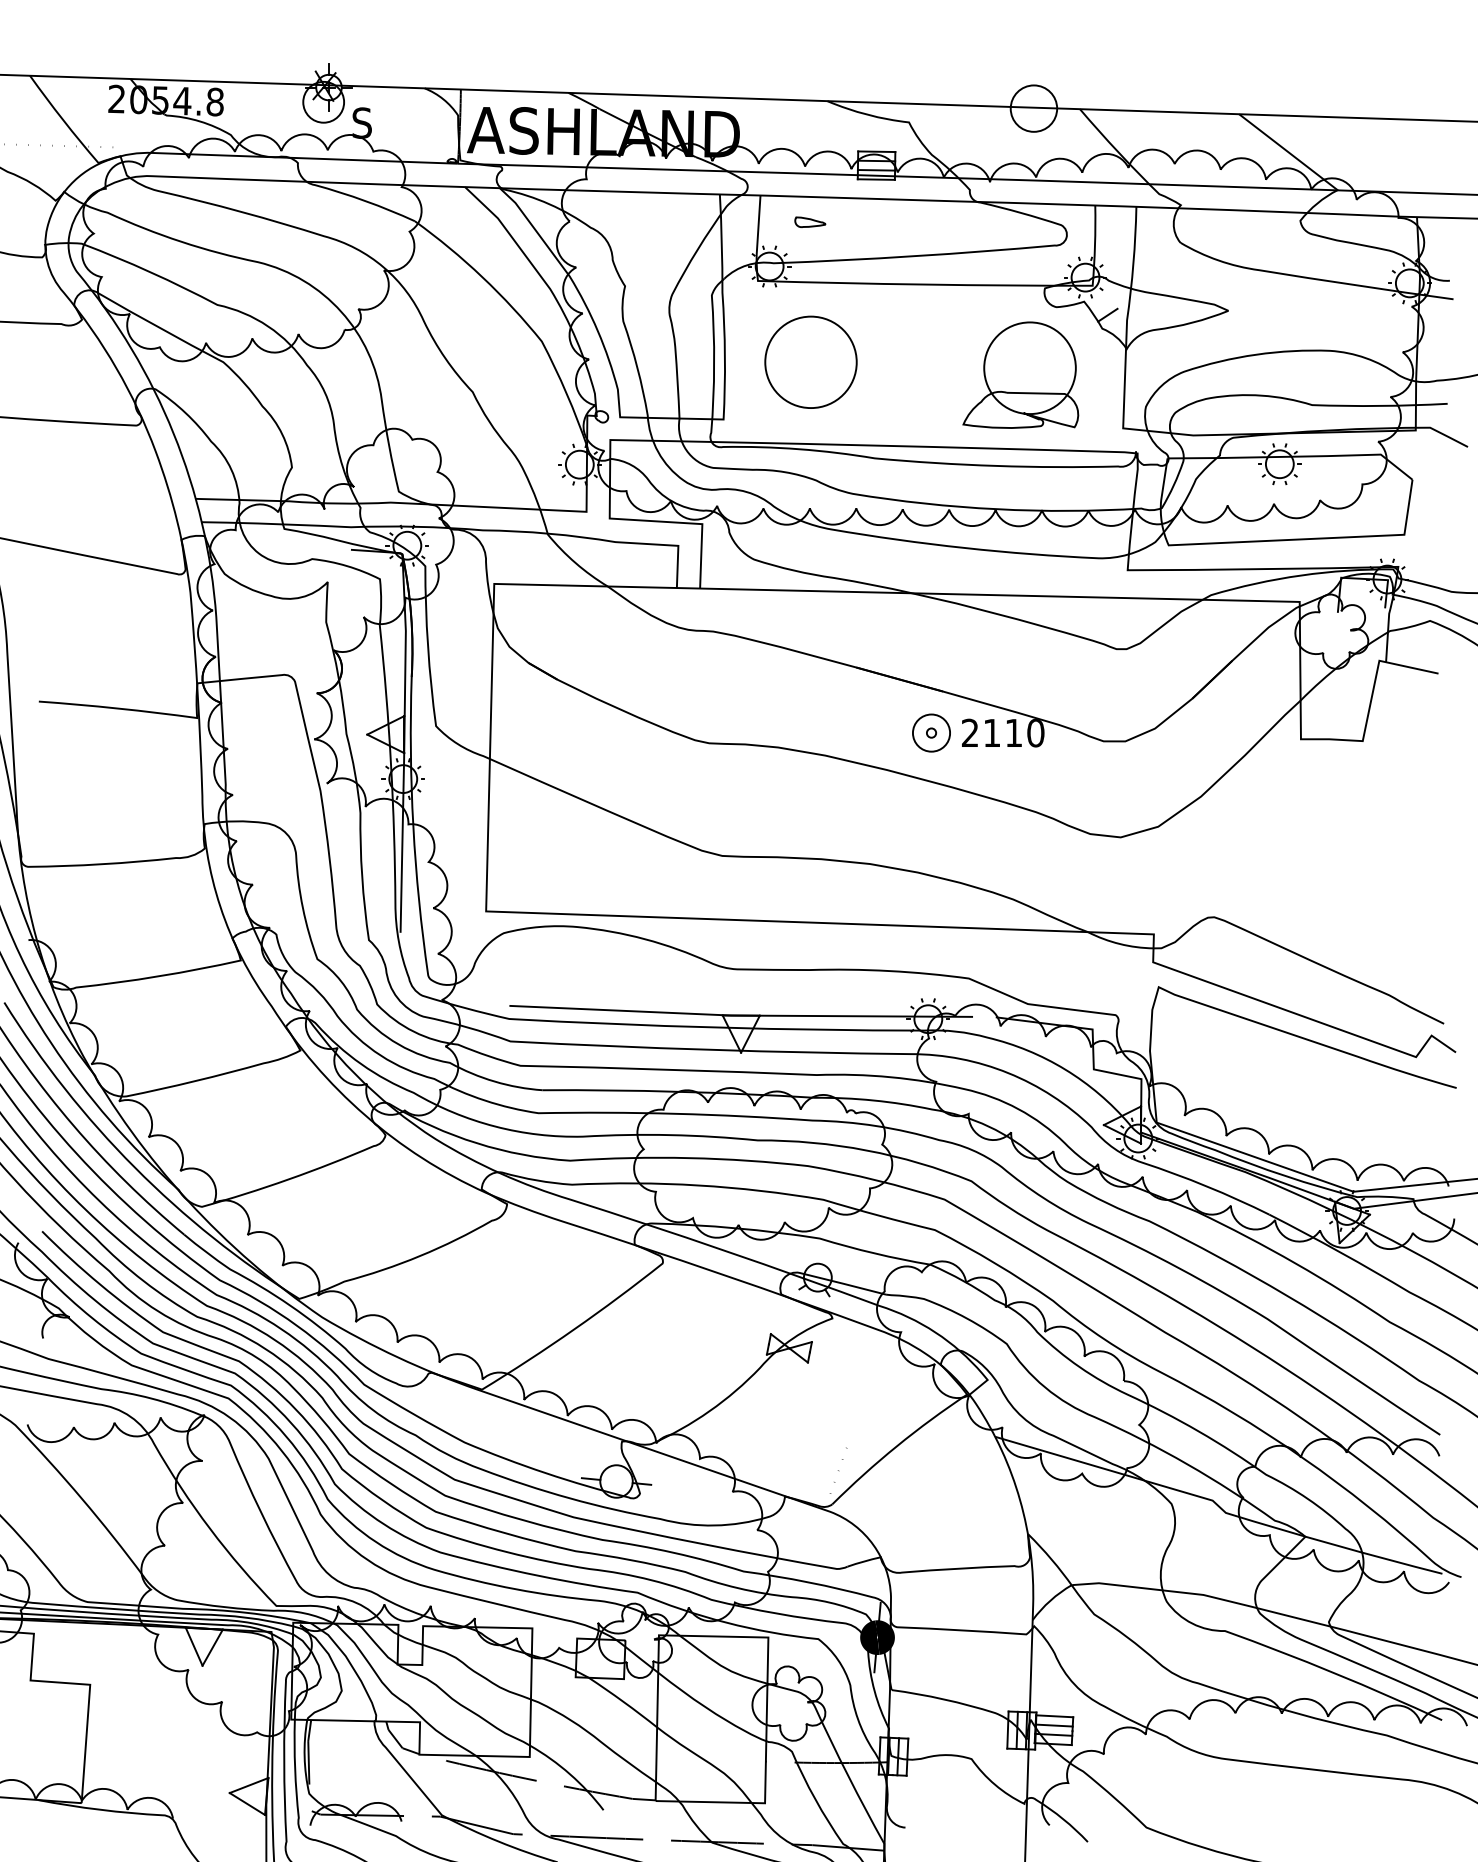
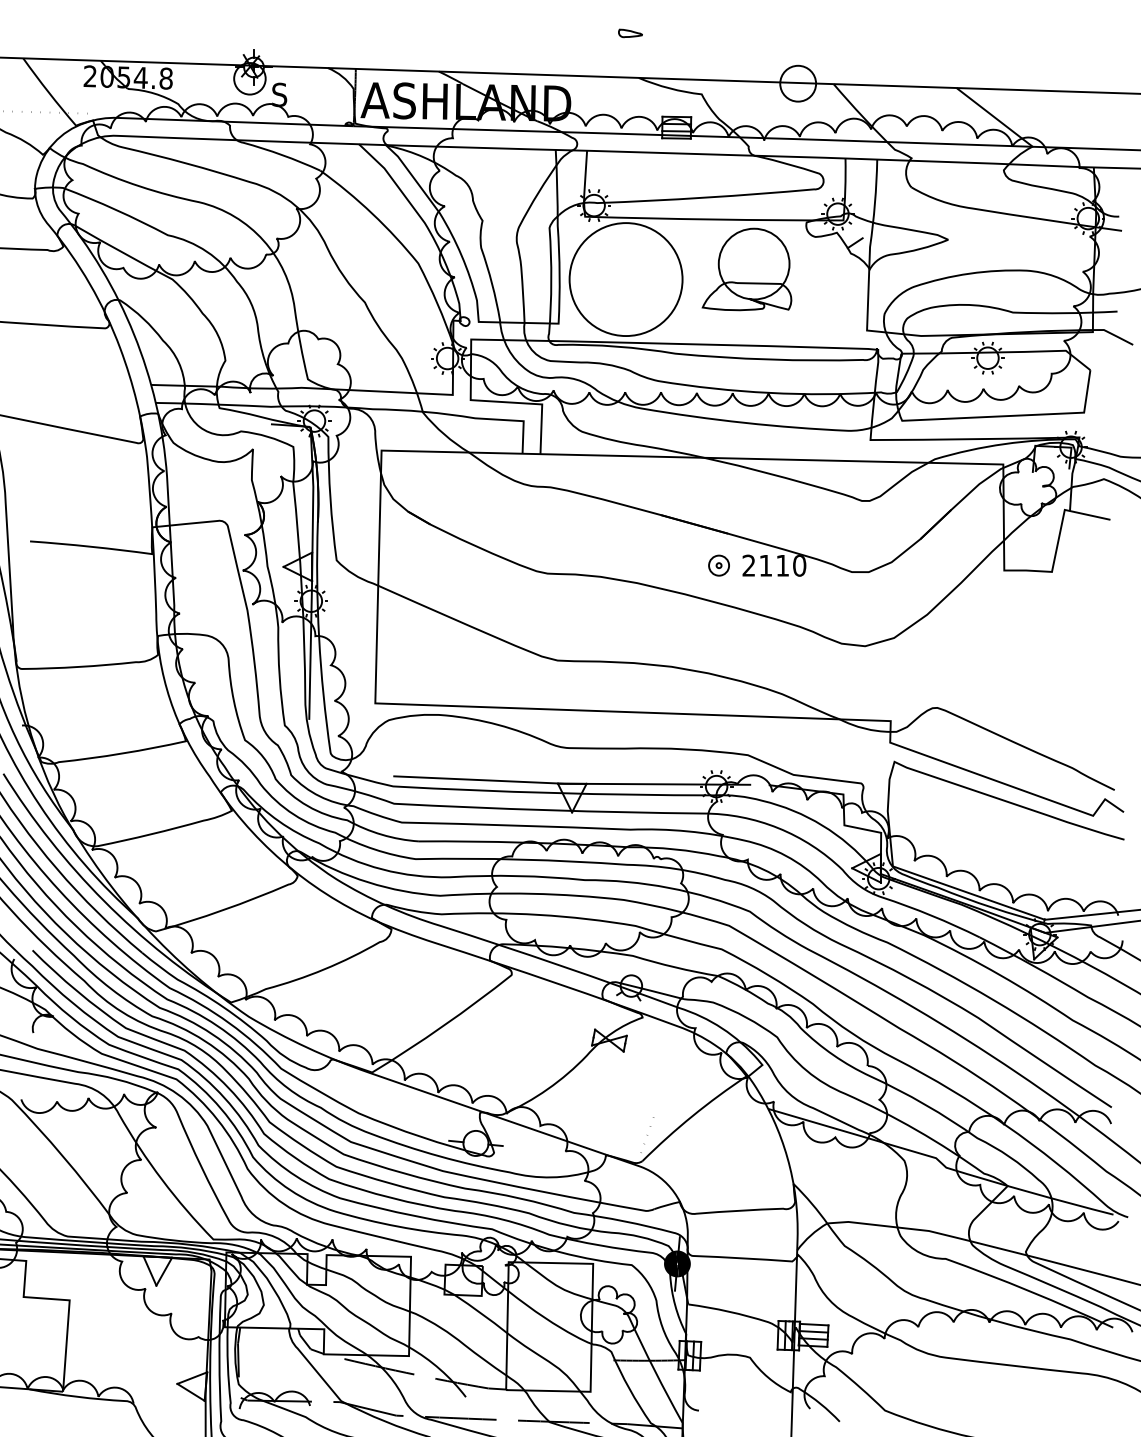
part: (810, 222) -> (630, 33), moved
circle: (810, 362) -> (625, 279), size x1.6
part: (1020, 375) -> (746, 269), moved
part: (930, 732) -> (718, 565), size x0.7

